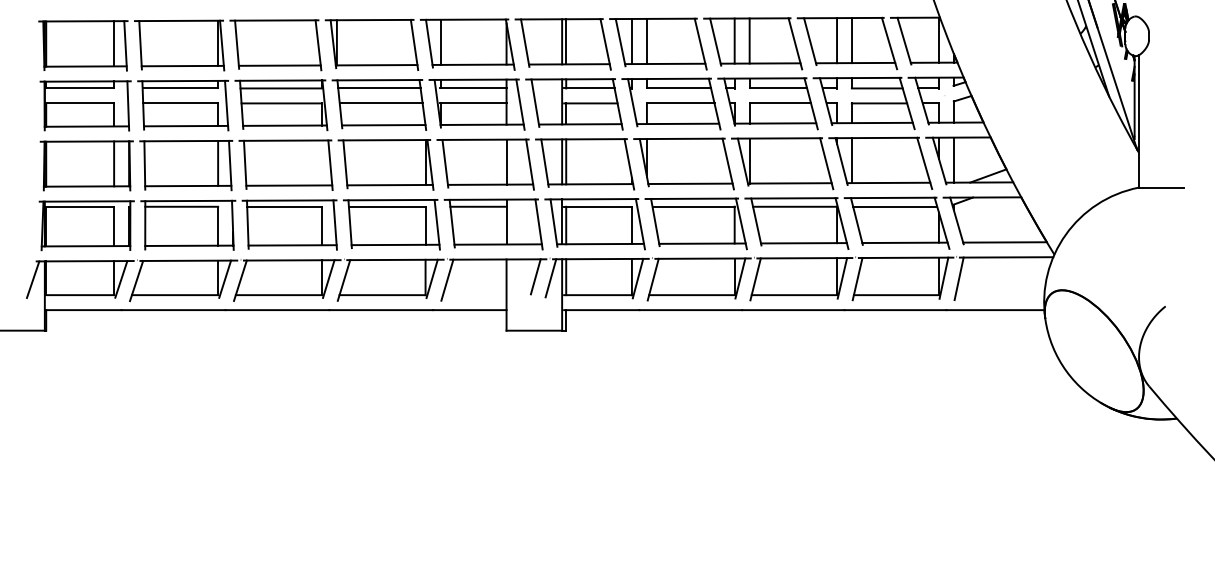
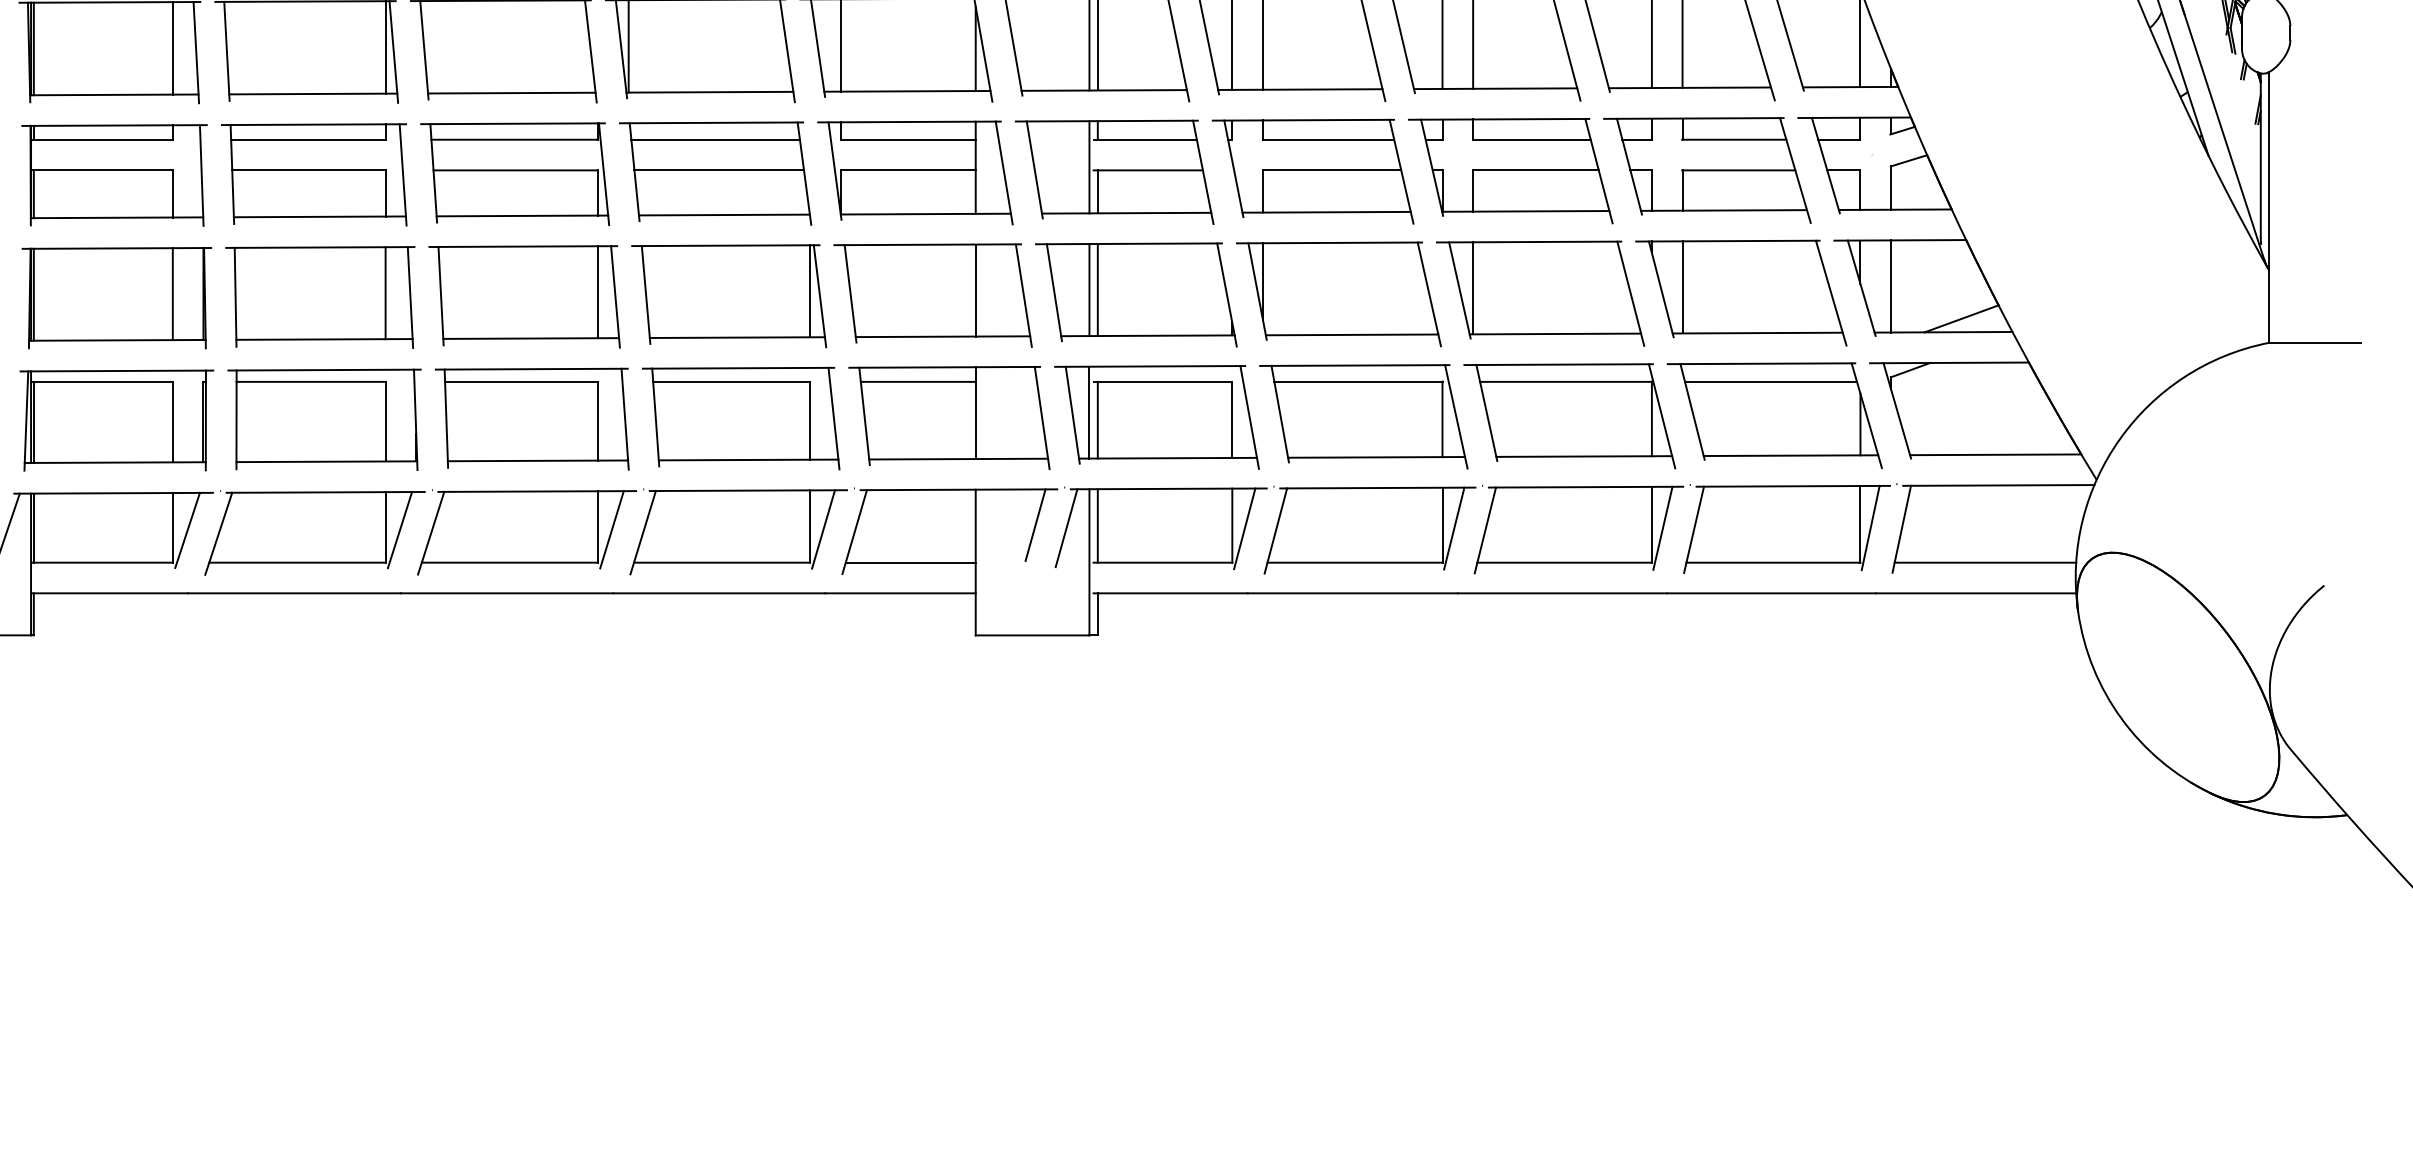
line: (321, 162) -> (597, 291), added
line: (474, 295) -> (910, 563), added
line: (999, 295) -> (1984, 563), added

